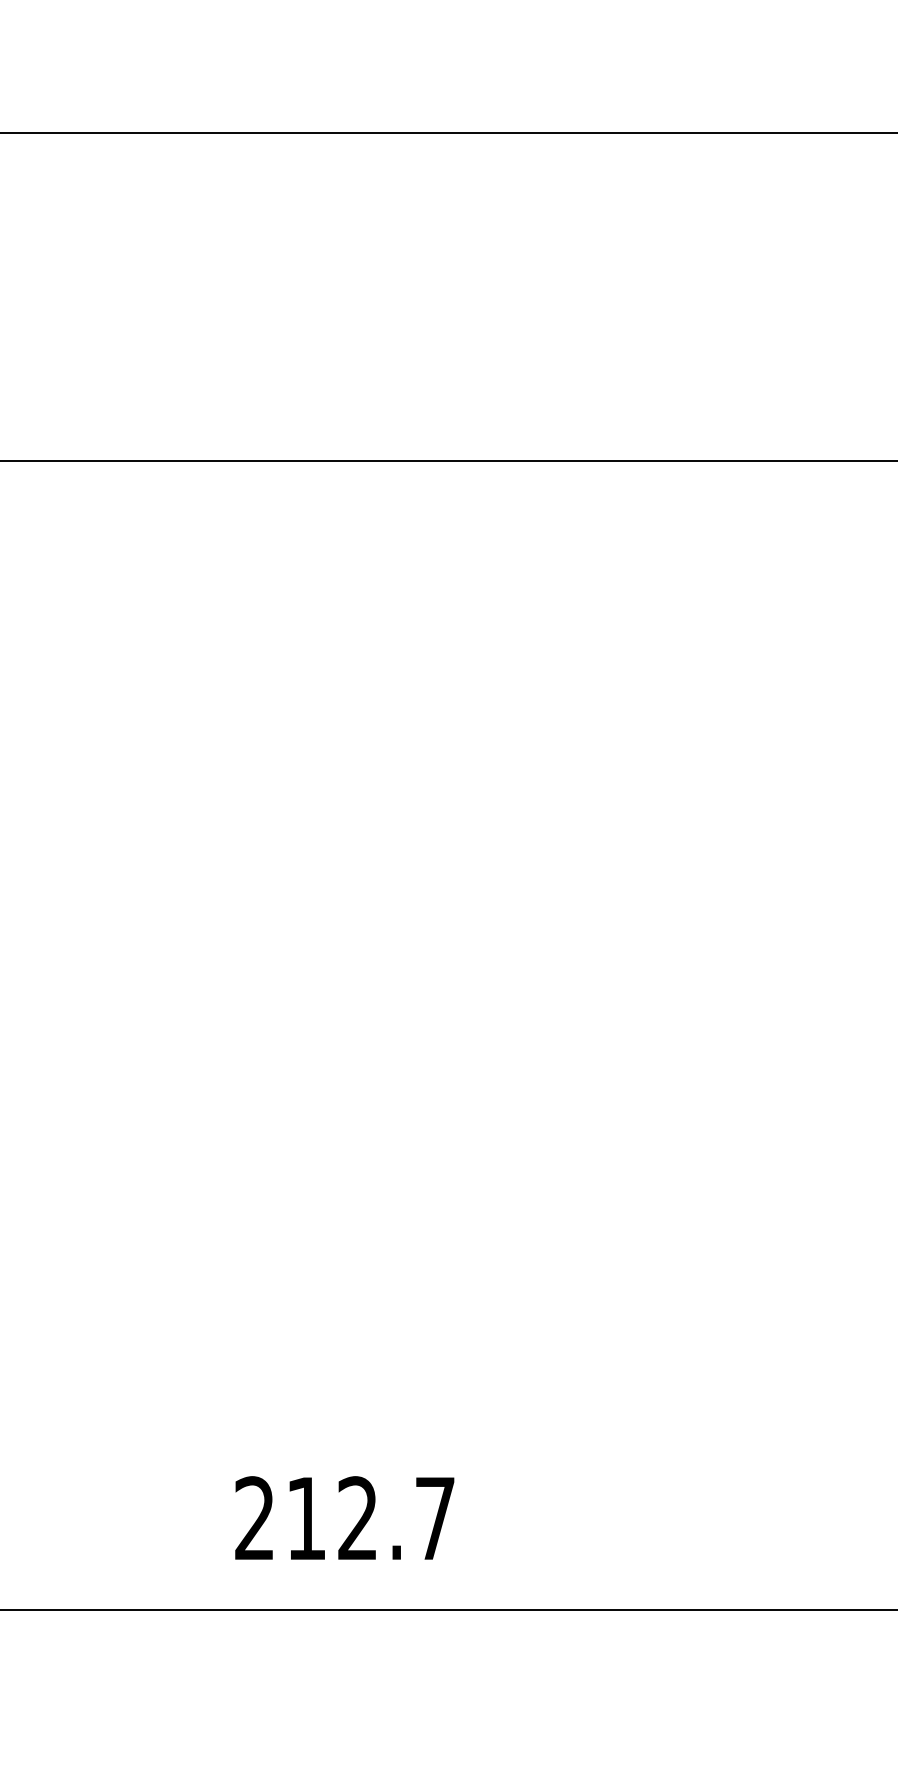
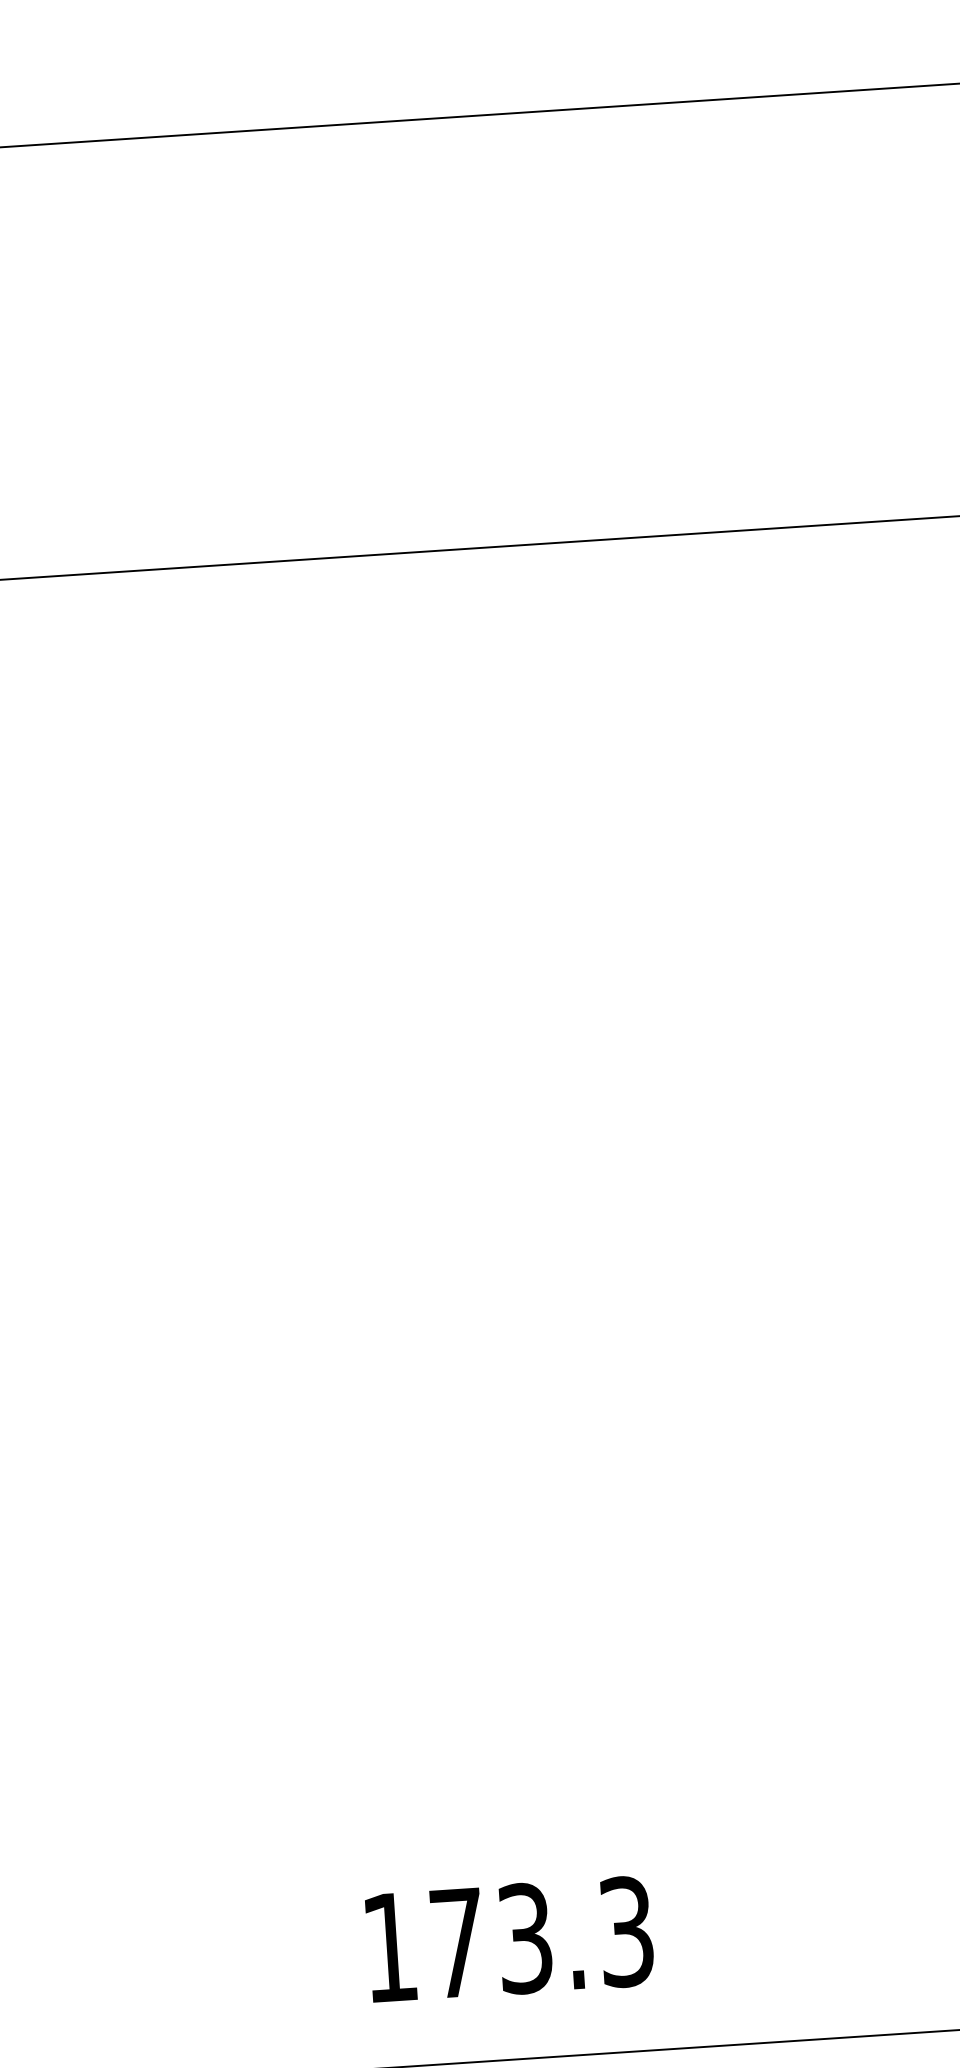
text: (344, 1518) -> (507, 1939), 212.7 -> 173.3

